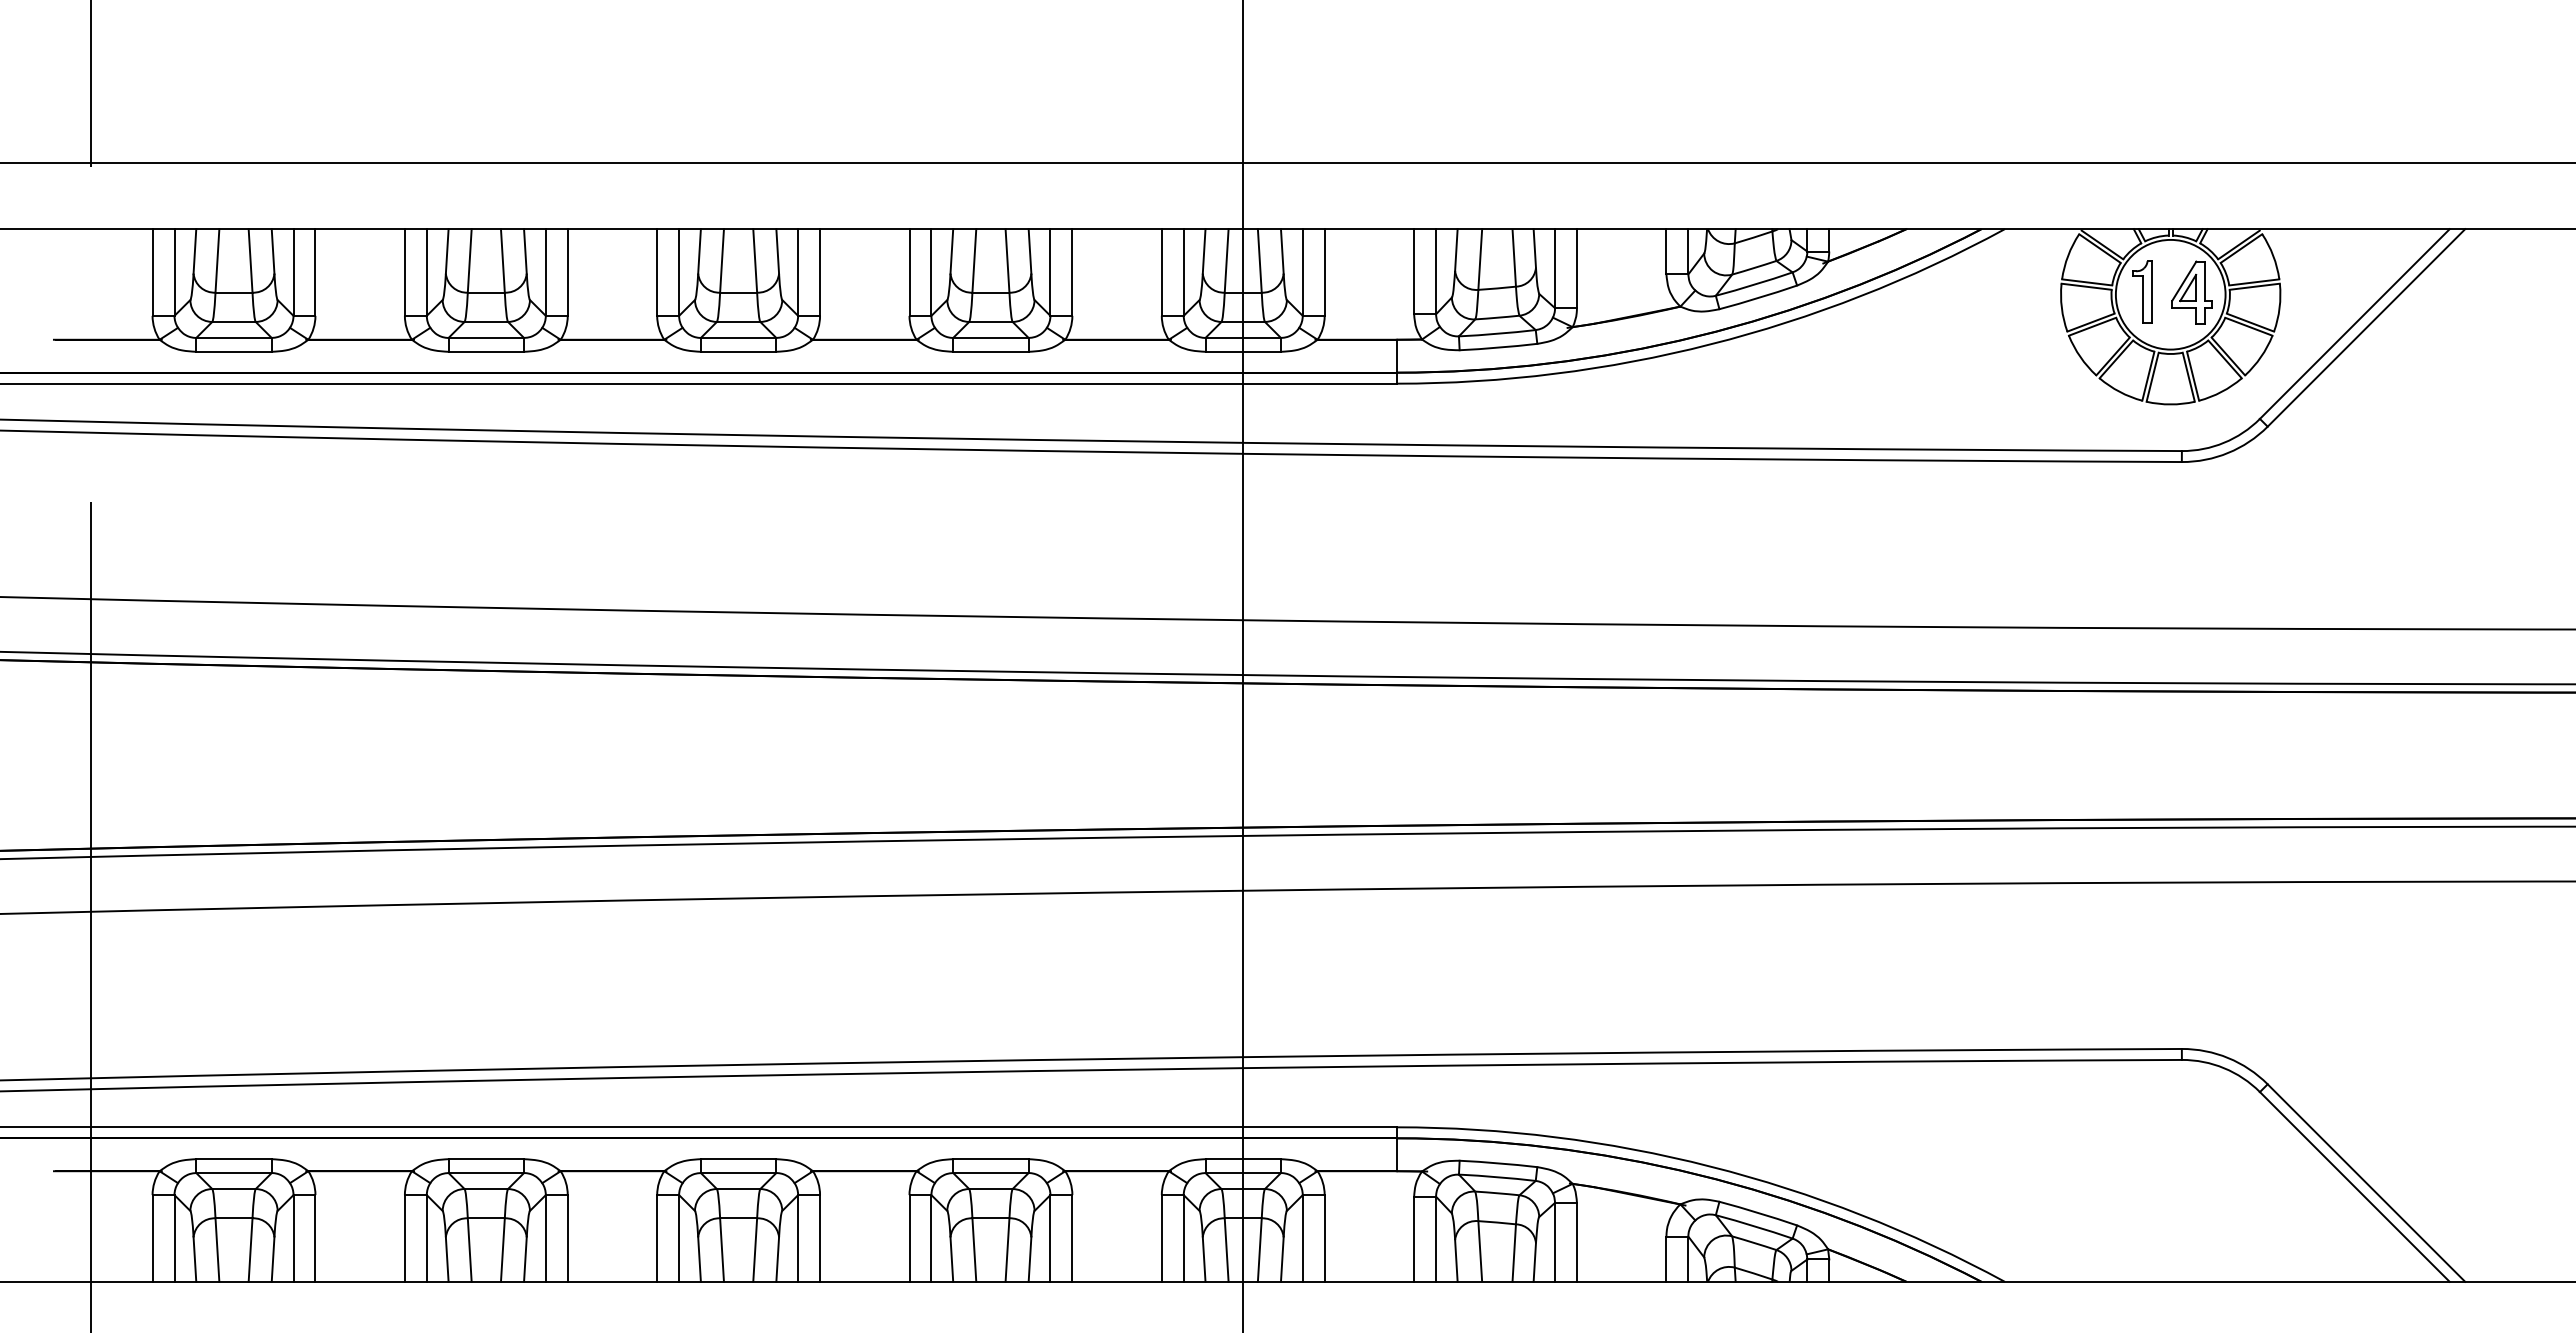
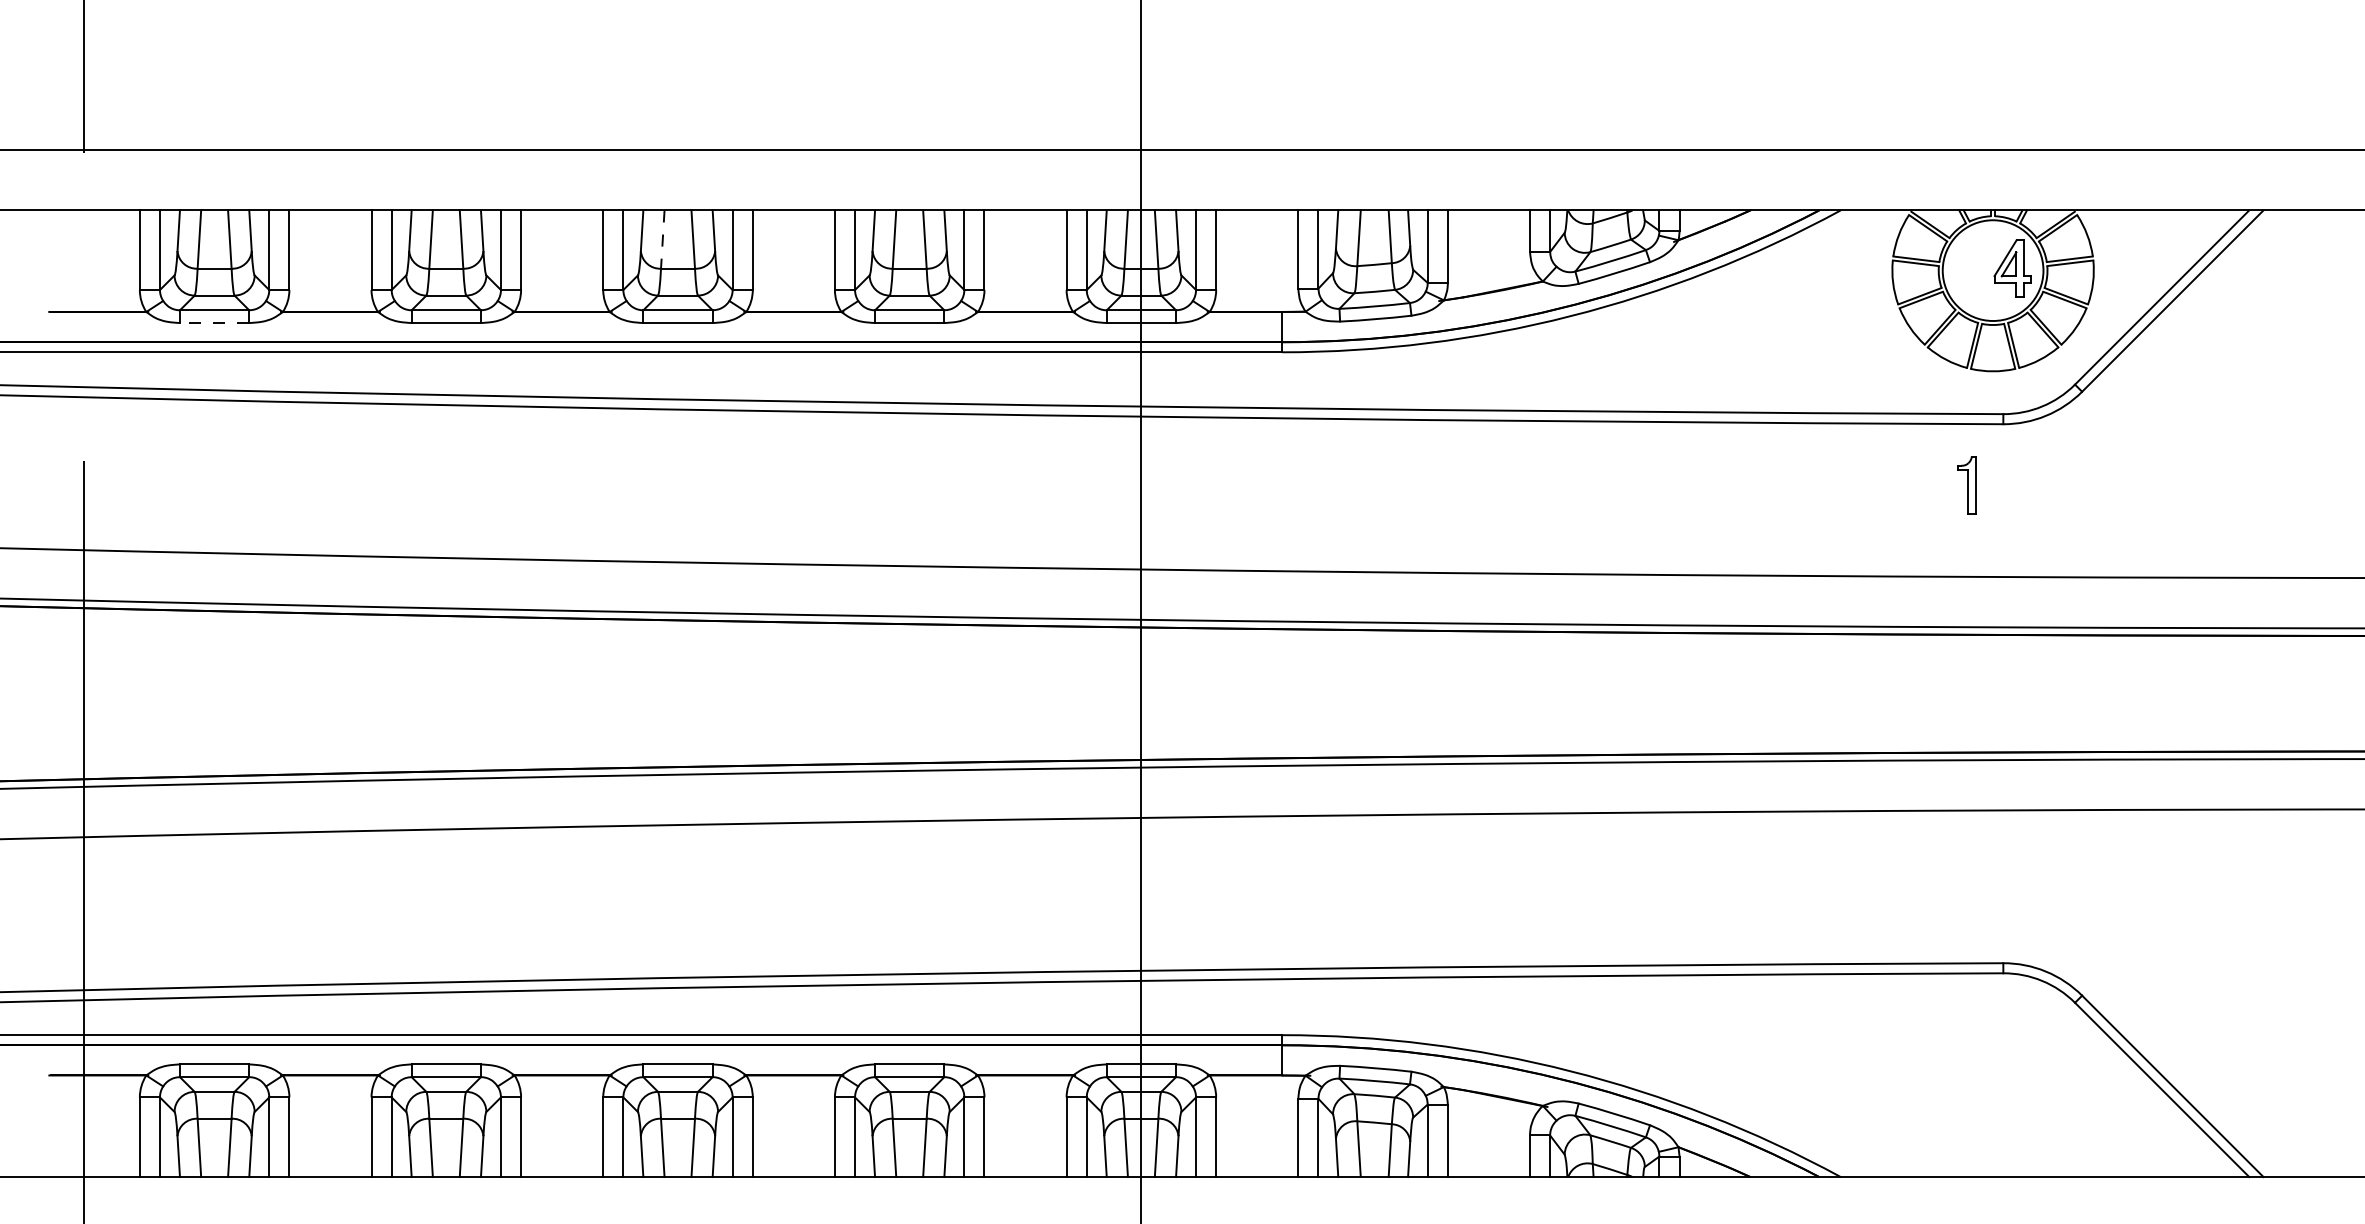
line: (722, 260) -> (663, 239), solid -> dashed
part: (2142, 291) -> (1967, 484), moved
line: (234, 351) -> (215, 322), solid -> dashed

